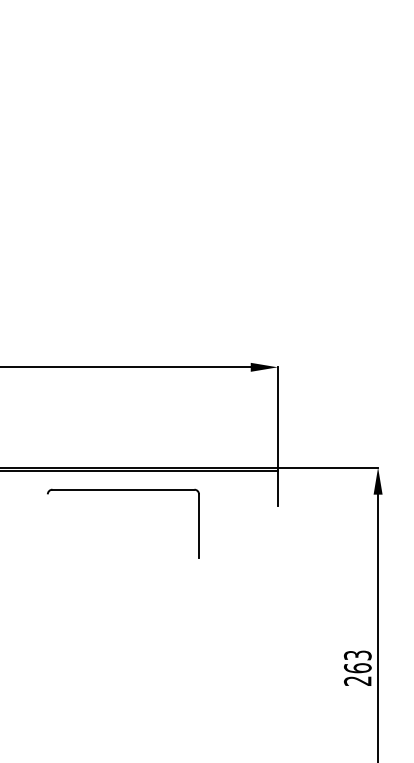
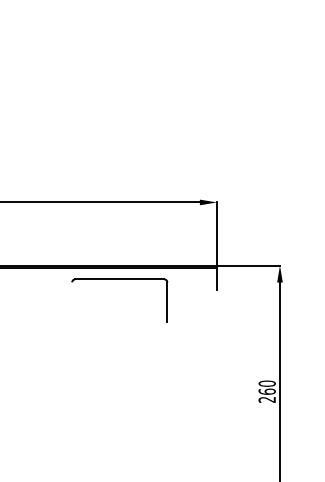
text: (356, 655) -> (266, 383), 263 -> 260

